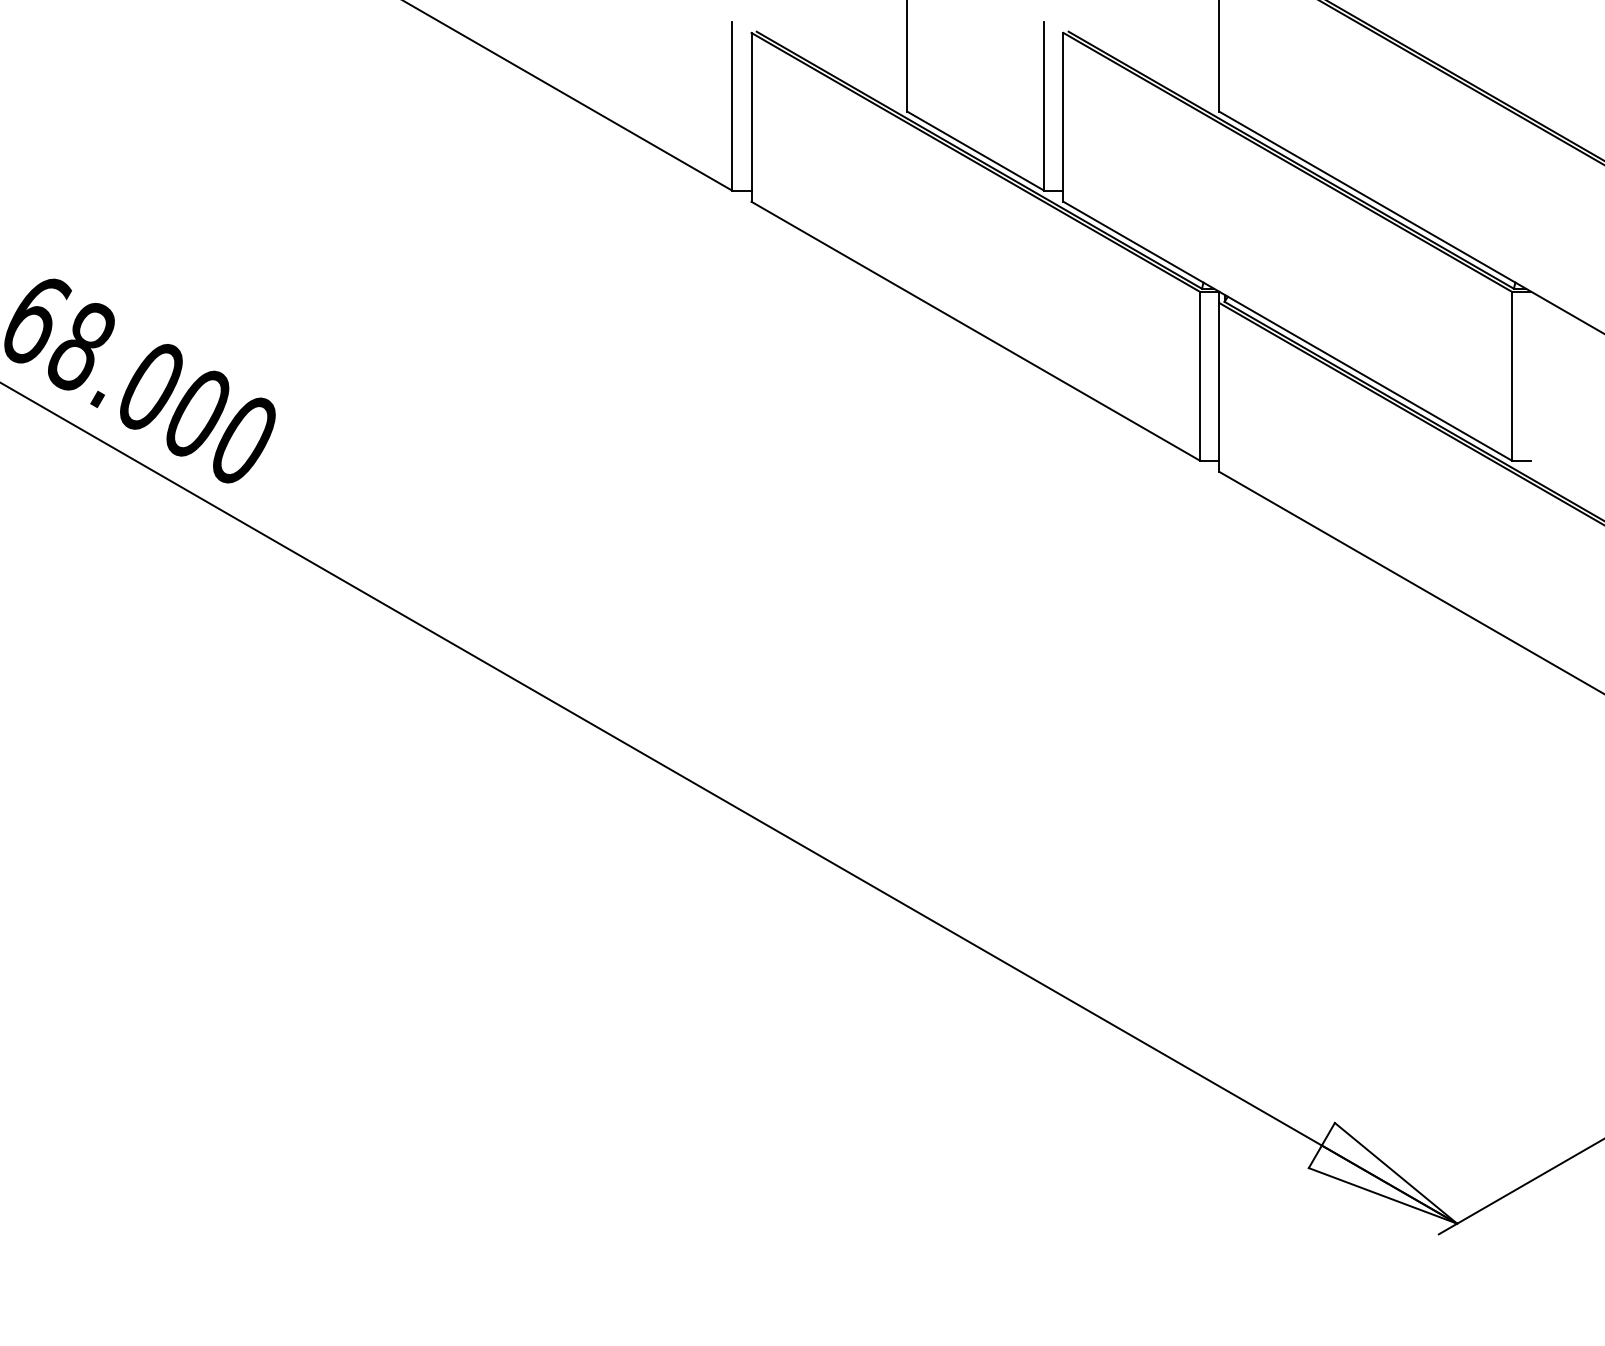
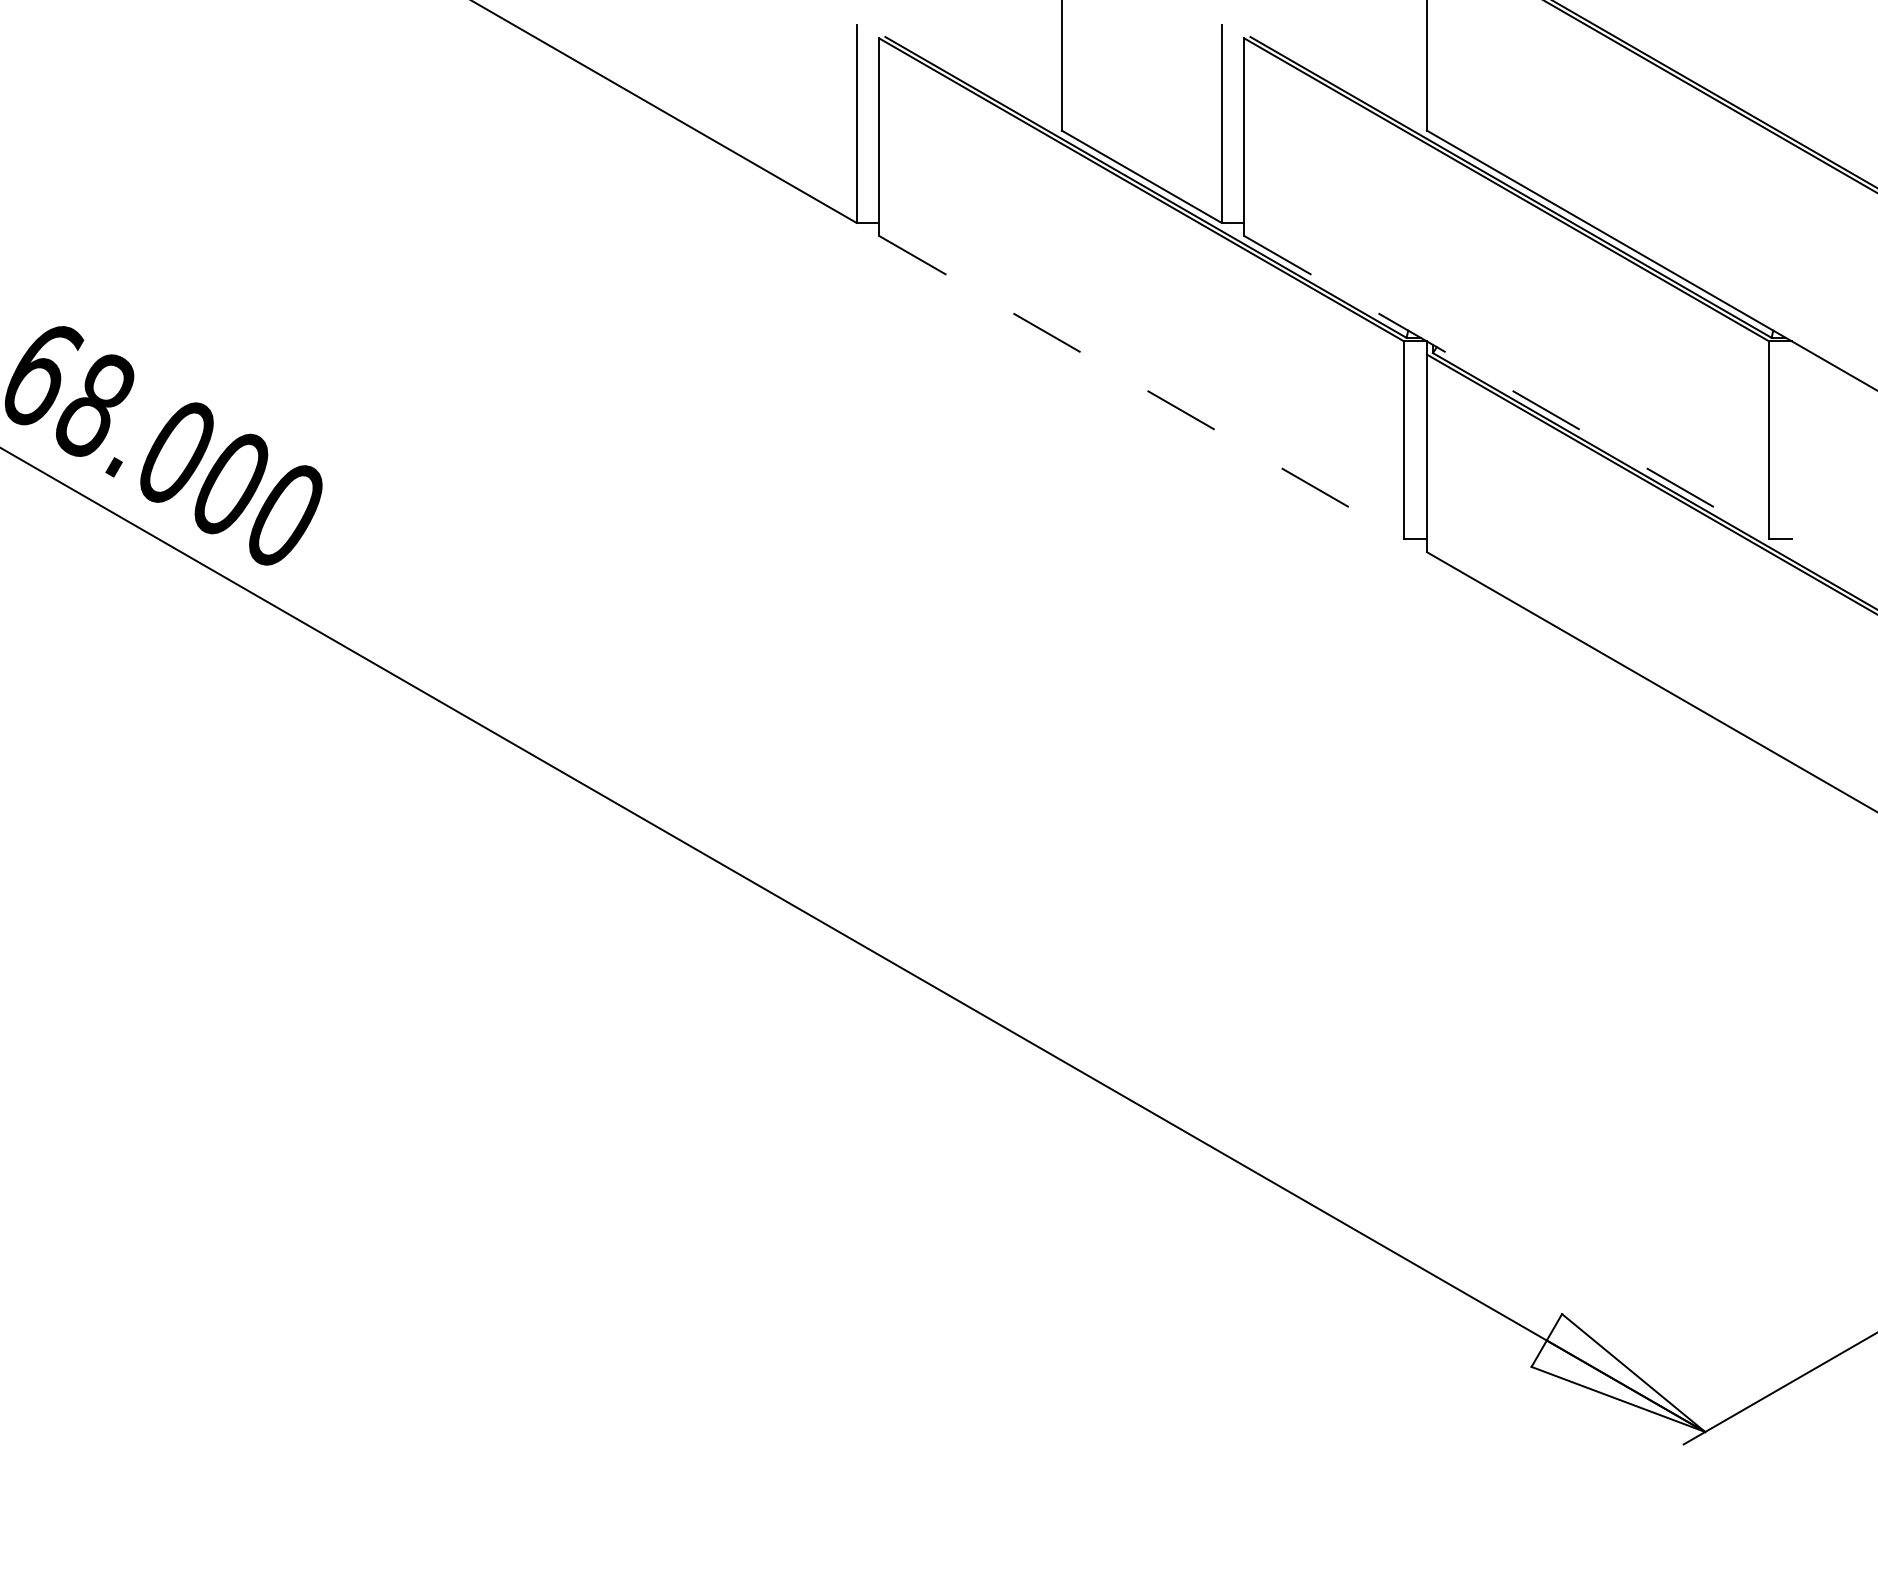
line: (975, 331) -> (1141, 387), solid -> dashed
line: (1287, 331) -> (1506, 387), solid -> dashed

